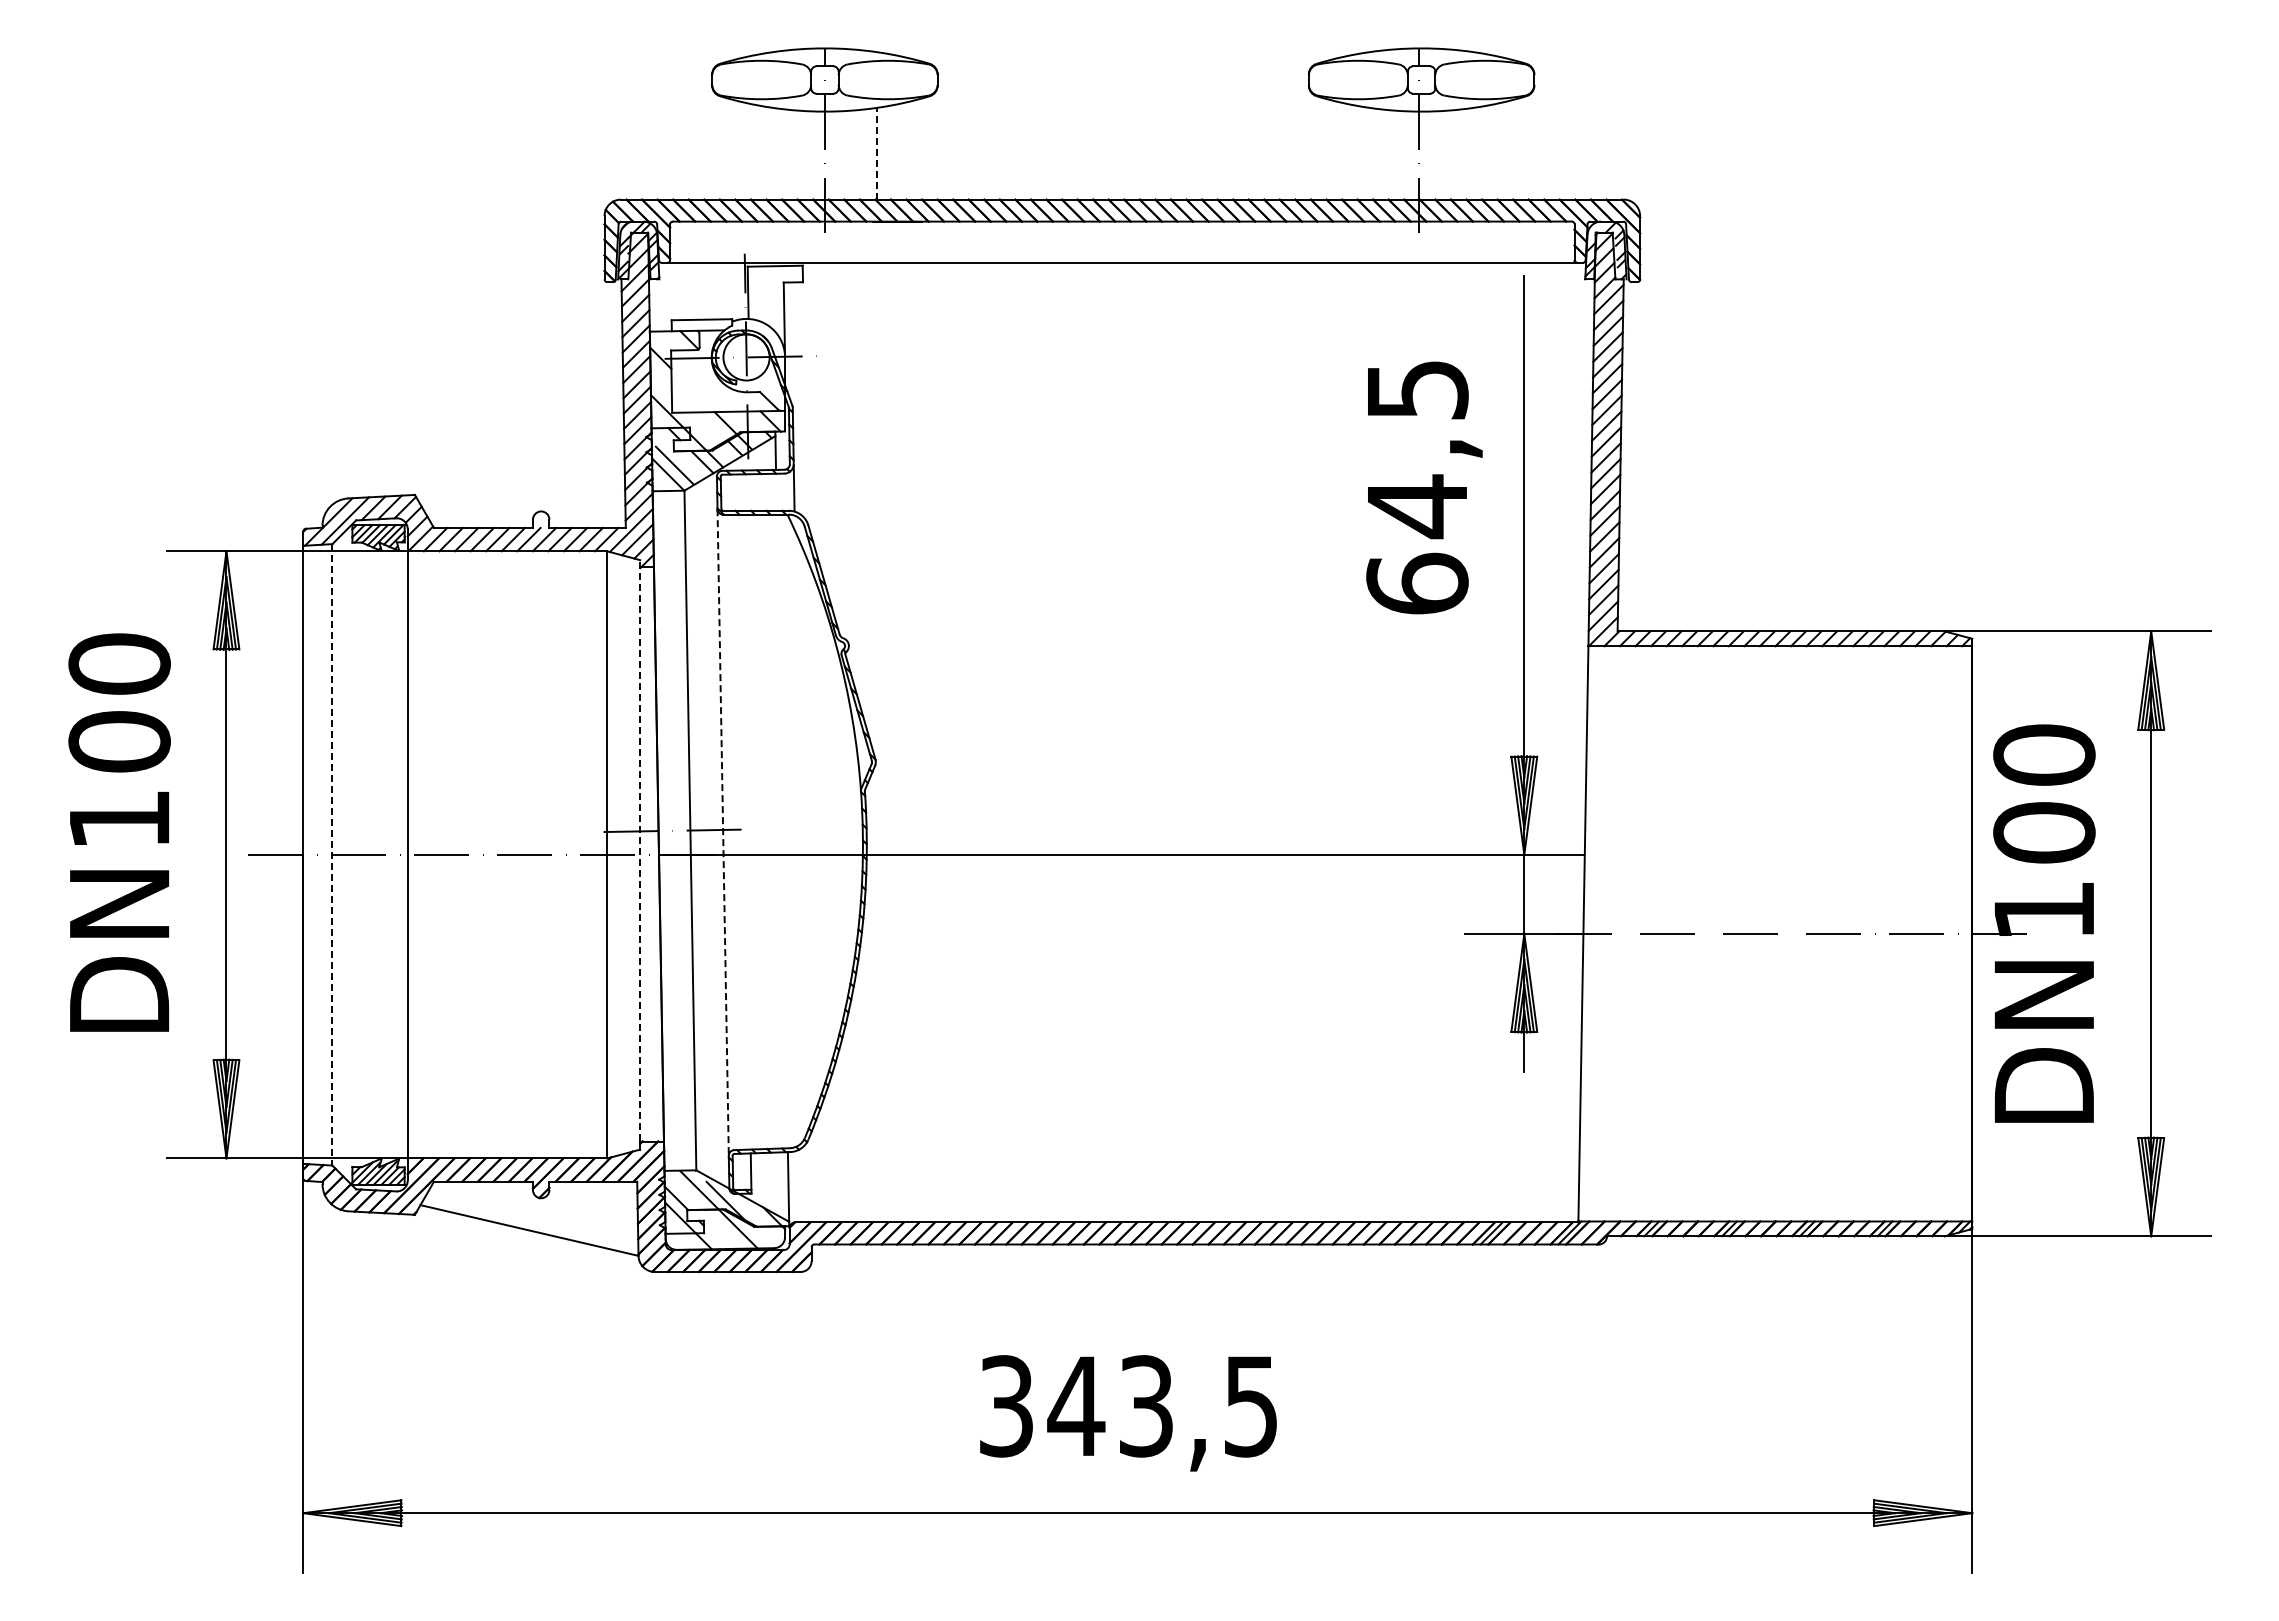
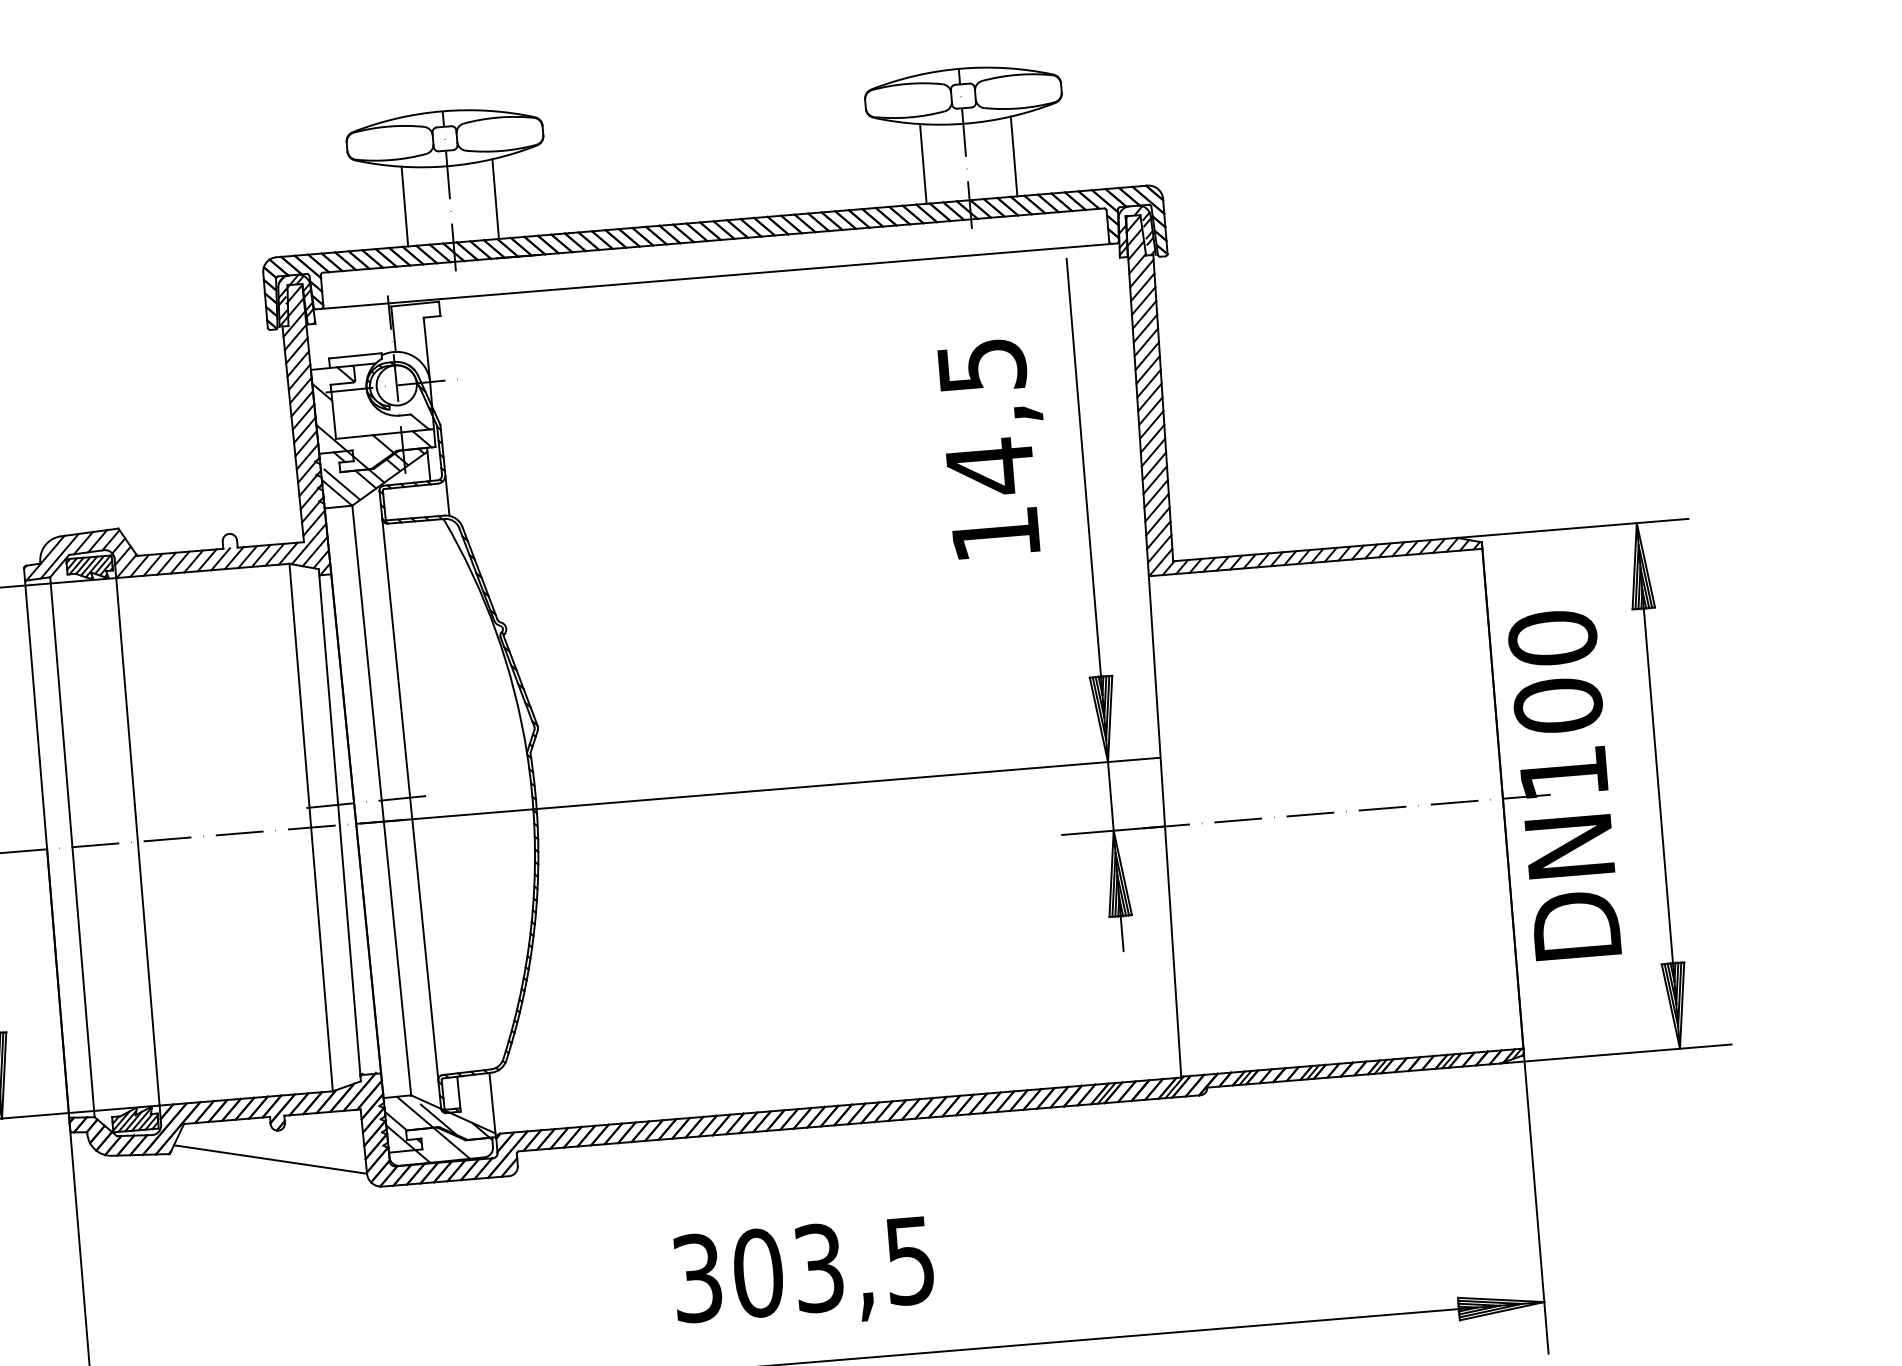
line: (772, 153) -> (404, 206), added
line: (877, 153) -> (495, 198), dashed -> solid
line: (1369, 153) -> (923, 163), added
line: (1473, 153) -> (1013, 156), added
text: (1417, 583) -> (995, 533), 64,5 -> 14,5
line: (723, 832) -> (410, 799), dashed -> solid
line: (640, 850) -> (339, 821), dashed -> solid
line: (332, 854) -> (72, 846), dashed -> solid
text: (1076, 1406) -> (758, 1273), 343,5 -> 303,5

